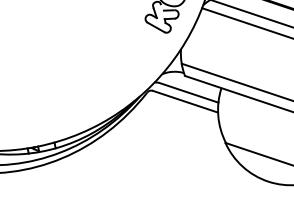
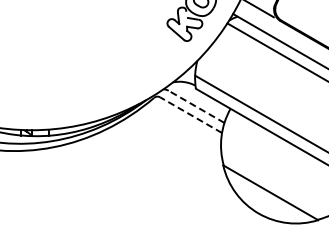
line: (188, 92) -> (196, 106), solid -> dashed
line: (185, 101) -> (191, 115), solid -> dashed

